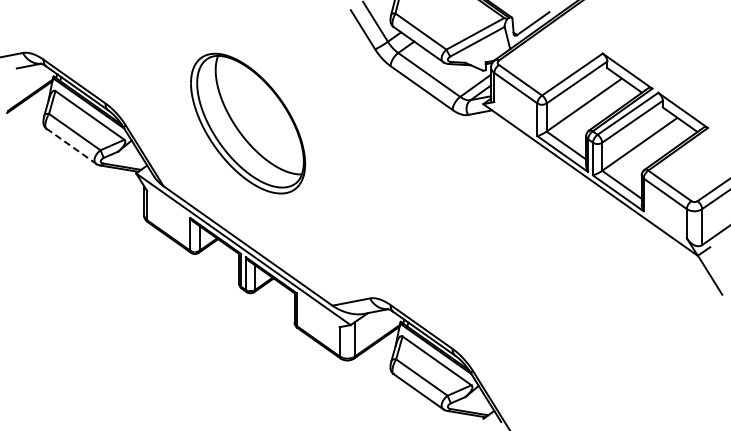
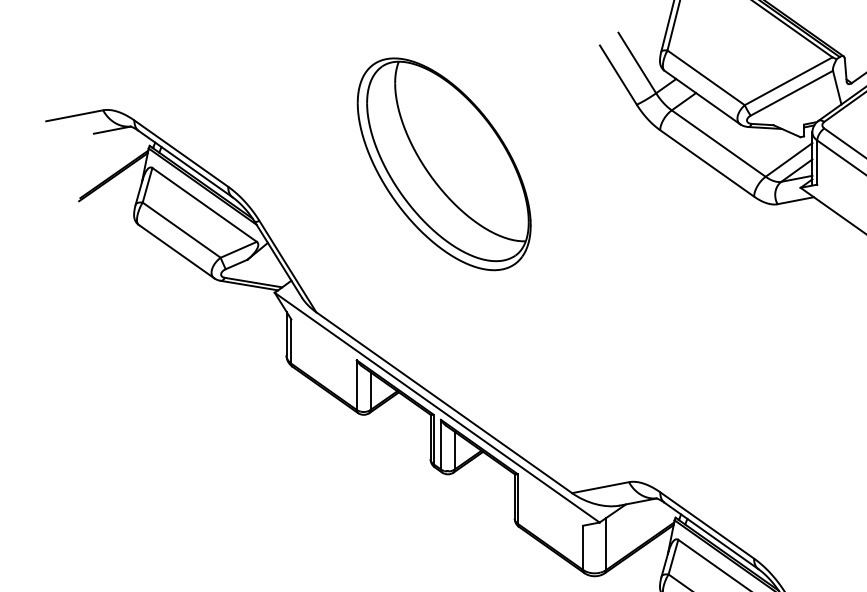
part: (248, 123) -> (444, 164), moved
line: (71, 146) -> (176, 251), dashed -> solid

